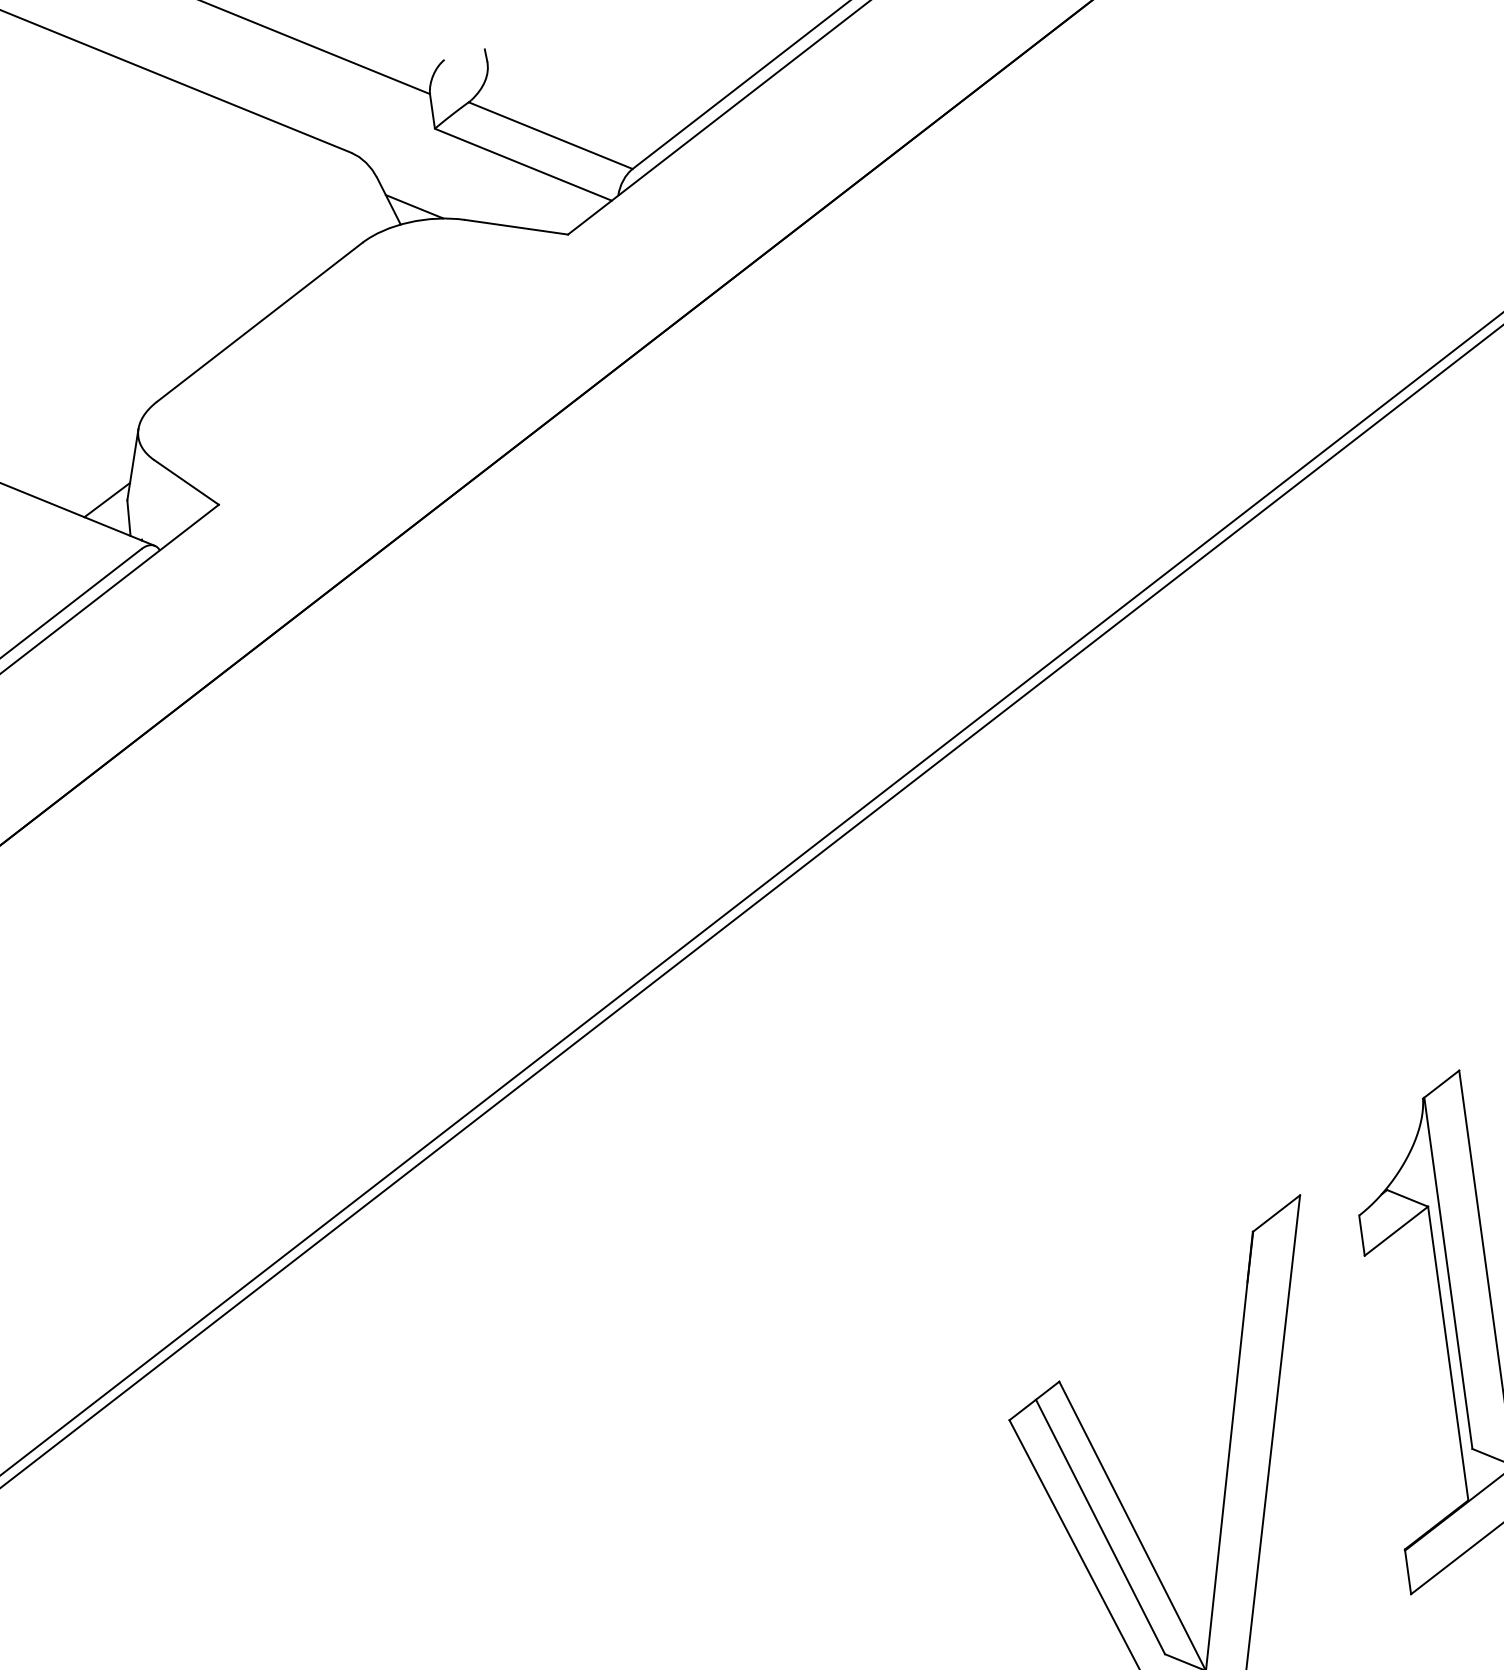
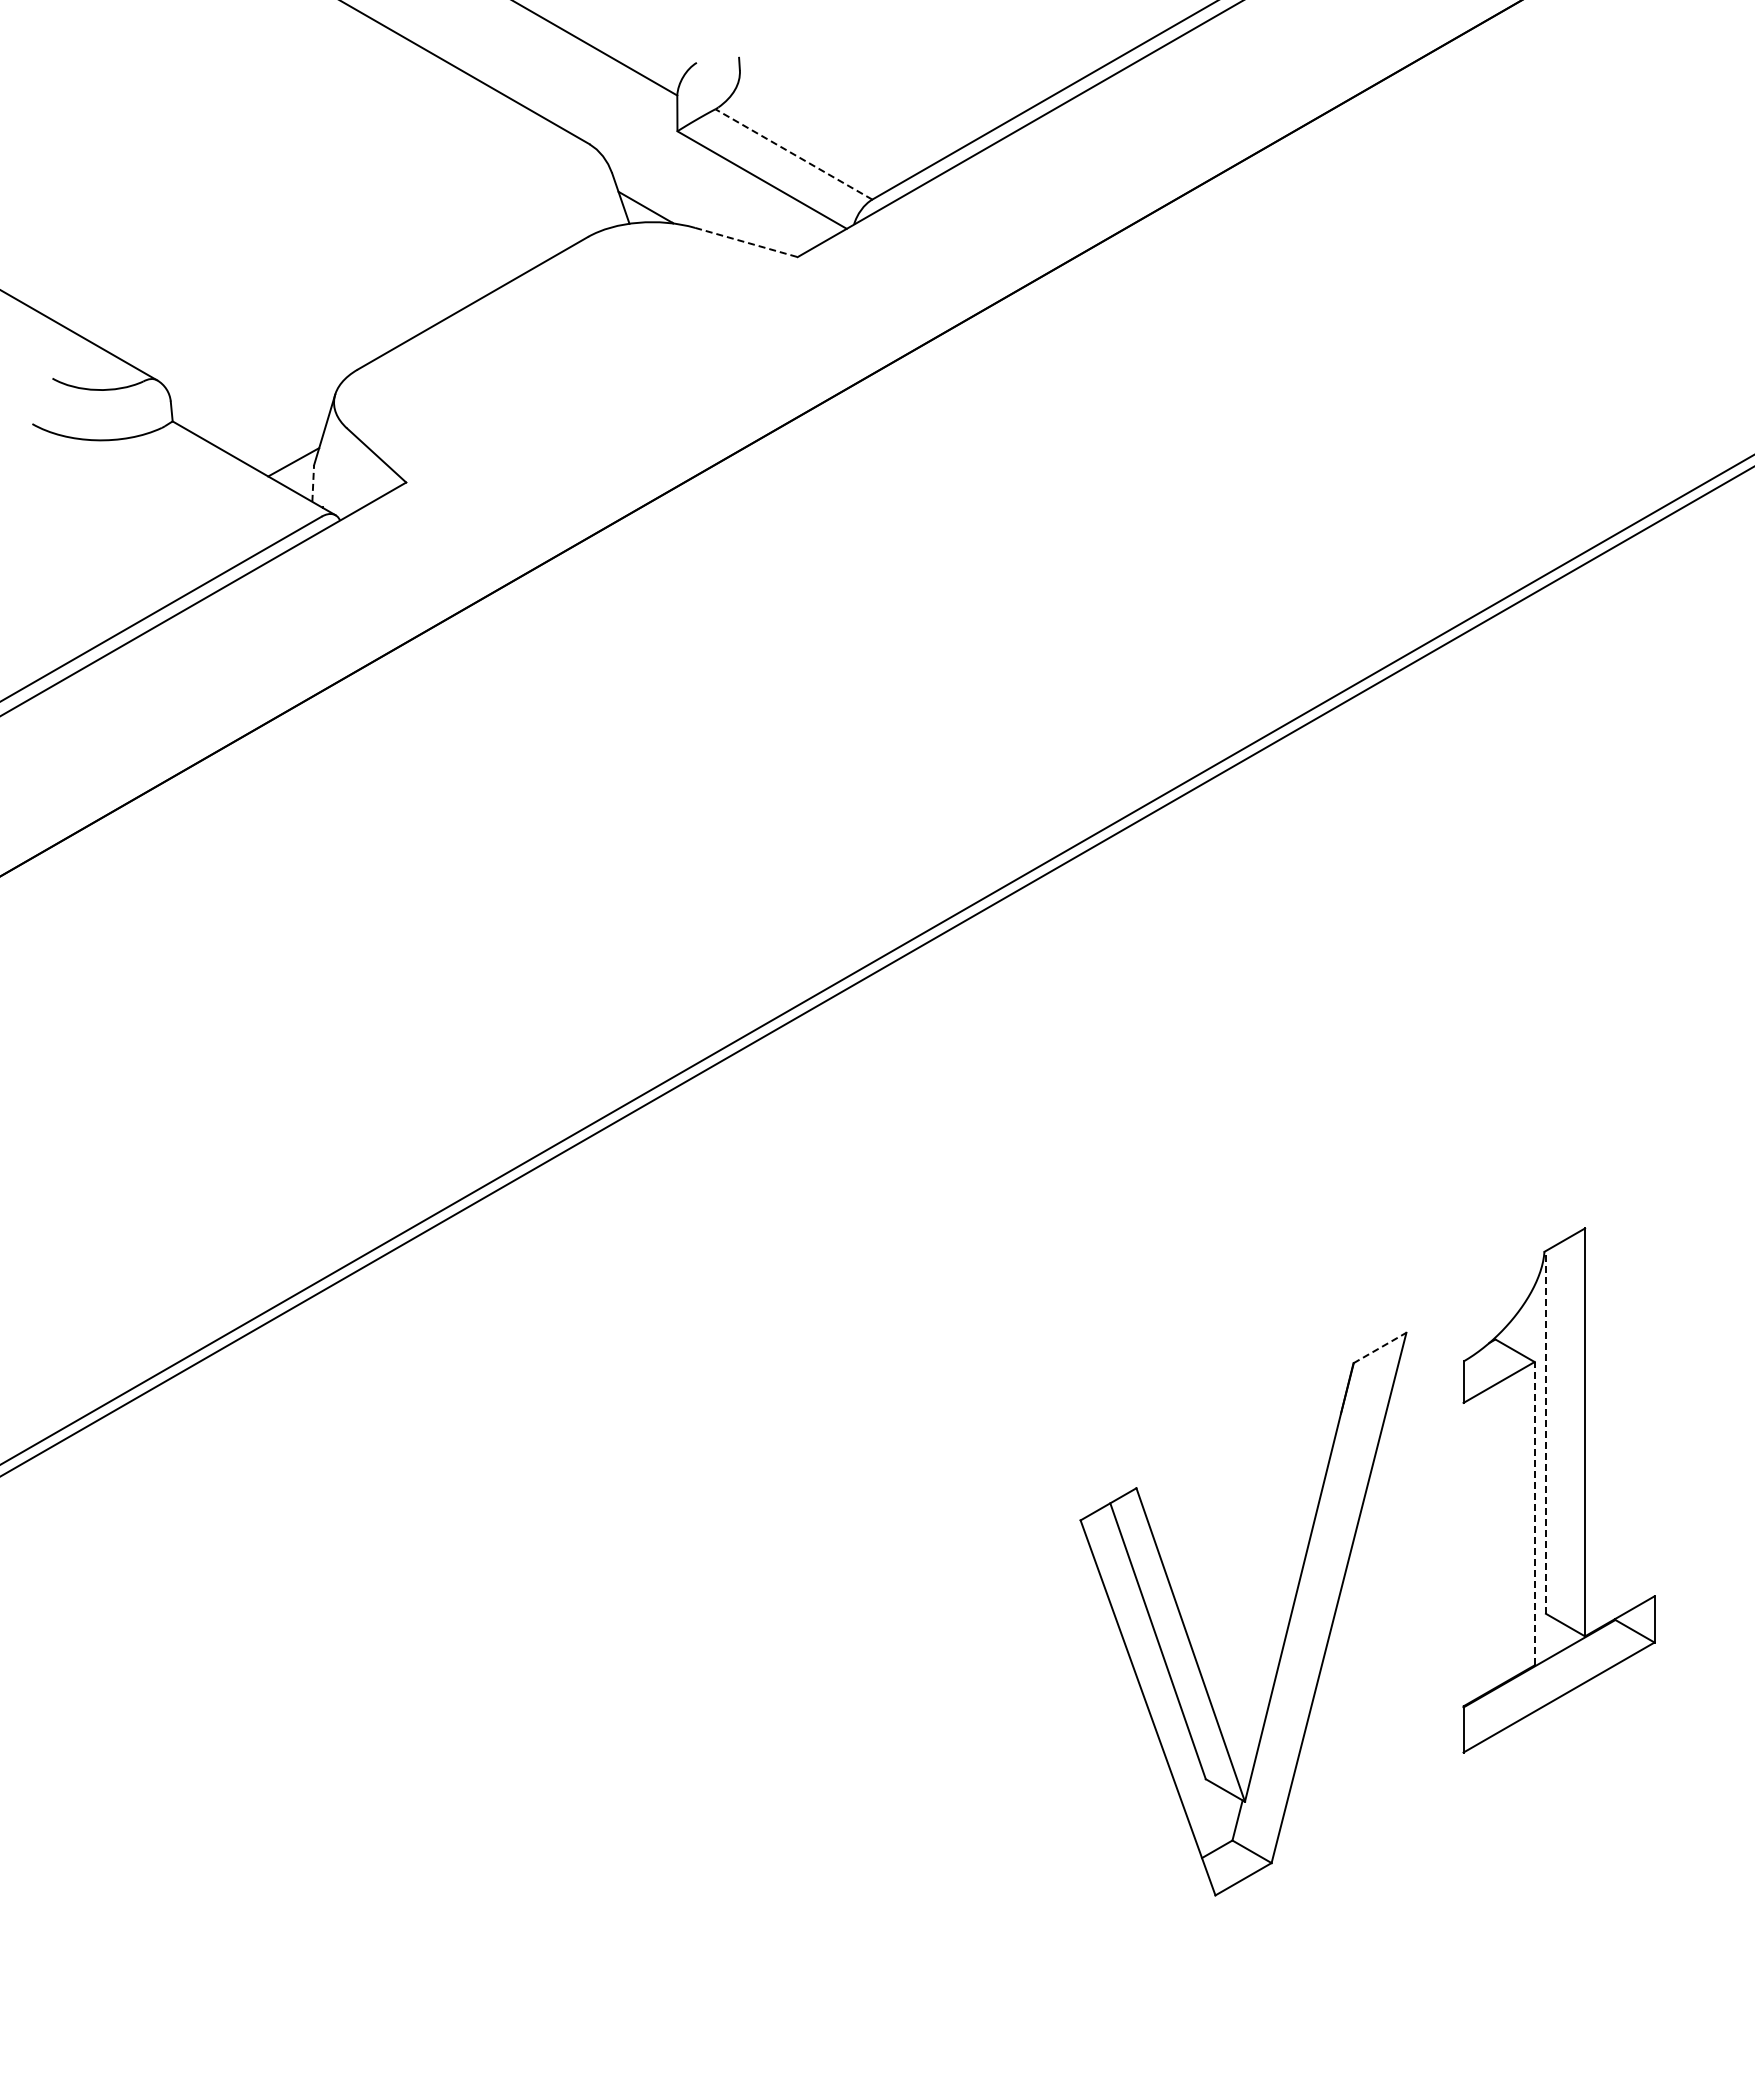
line: (550, 135) -> (793, 154), solid -> dashed
line: (516, 227) -> (746, 242), solid -> dashed
line: (129, 518) -> (313, 483), solid -> dashed
line: (1276, 1214) -> (1379, 1348), solid -> dashed
line: (1447, 1272) -> (1545, 1431), solid -> dashed
line: (1448, 1353) -> (1534, 1513), solid -> dashed

